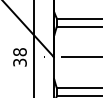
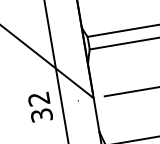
text: (19, 52) -> (38, 99), 38 -> 32

